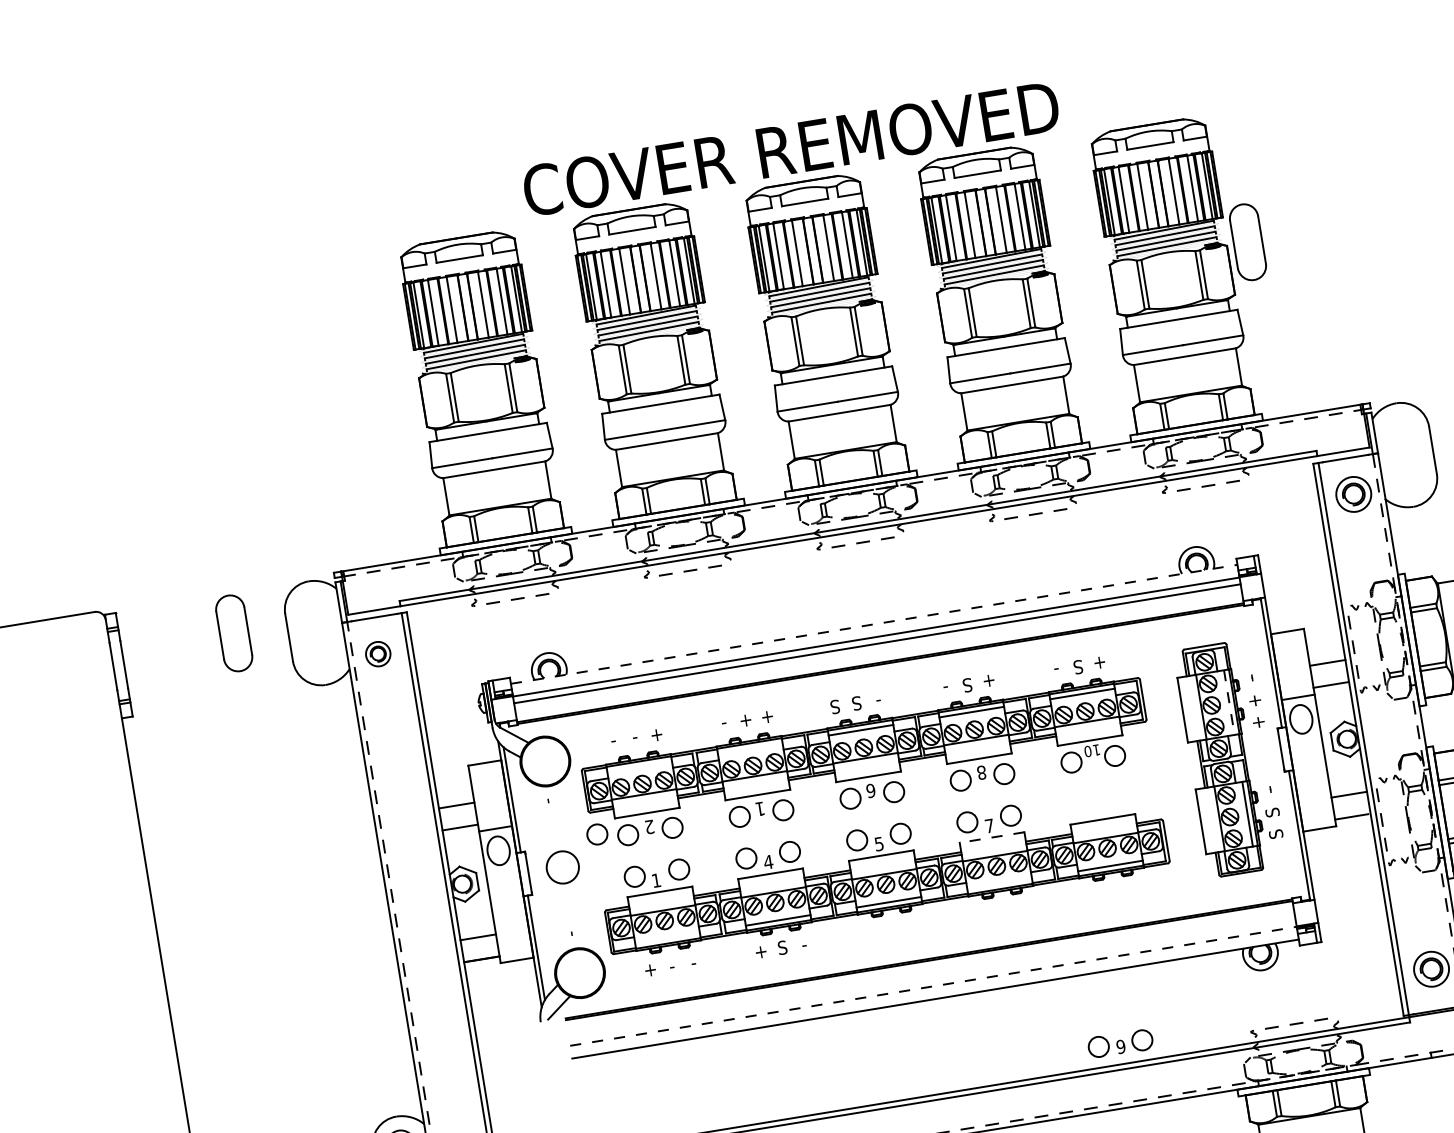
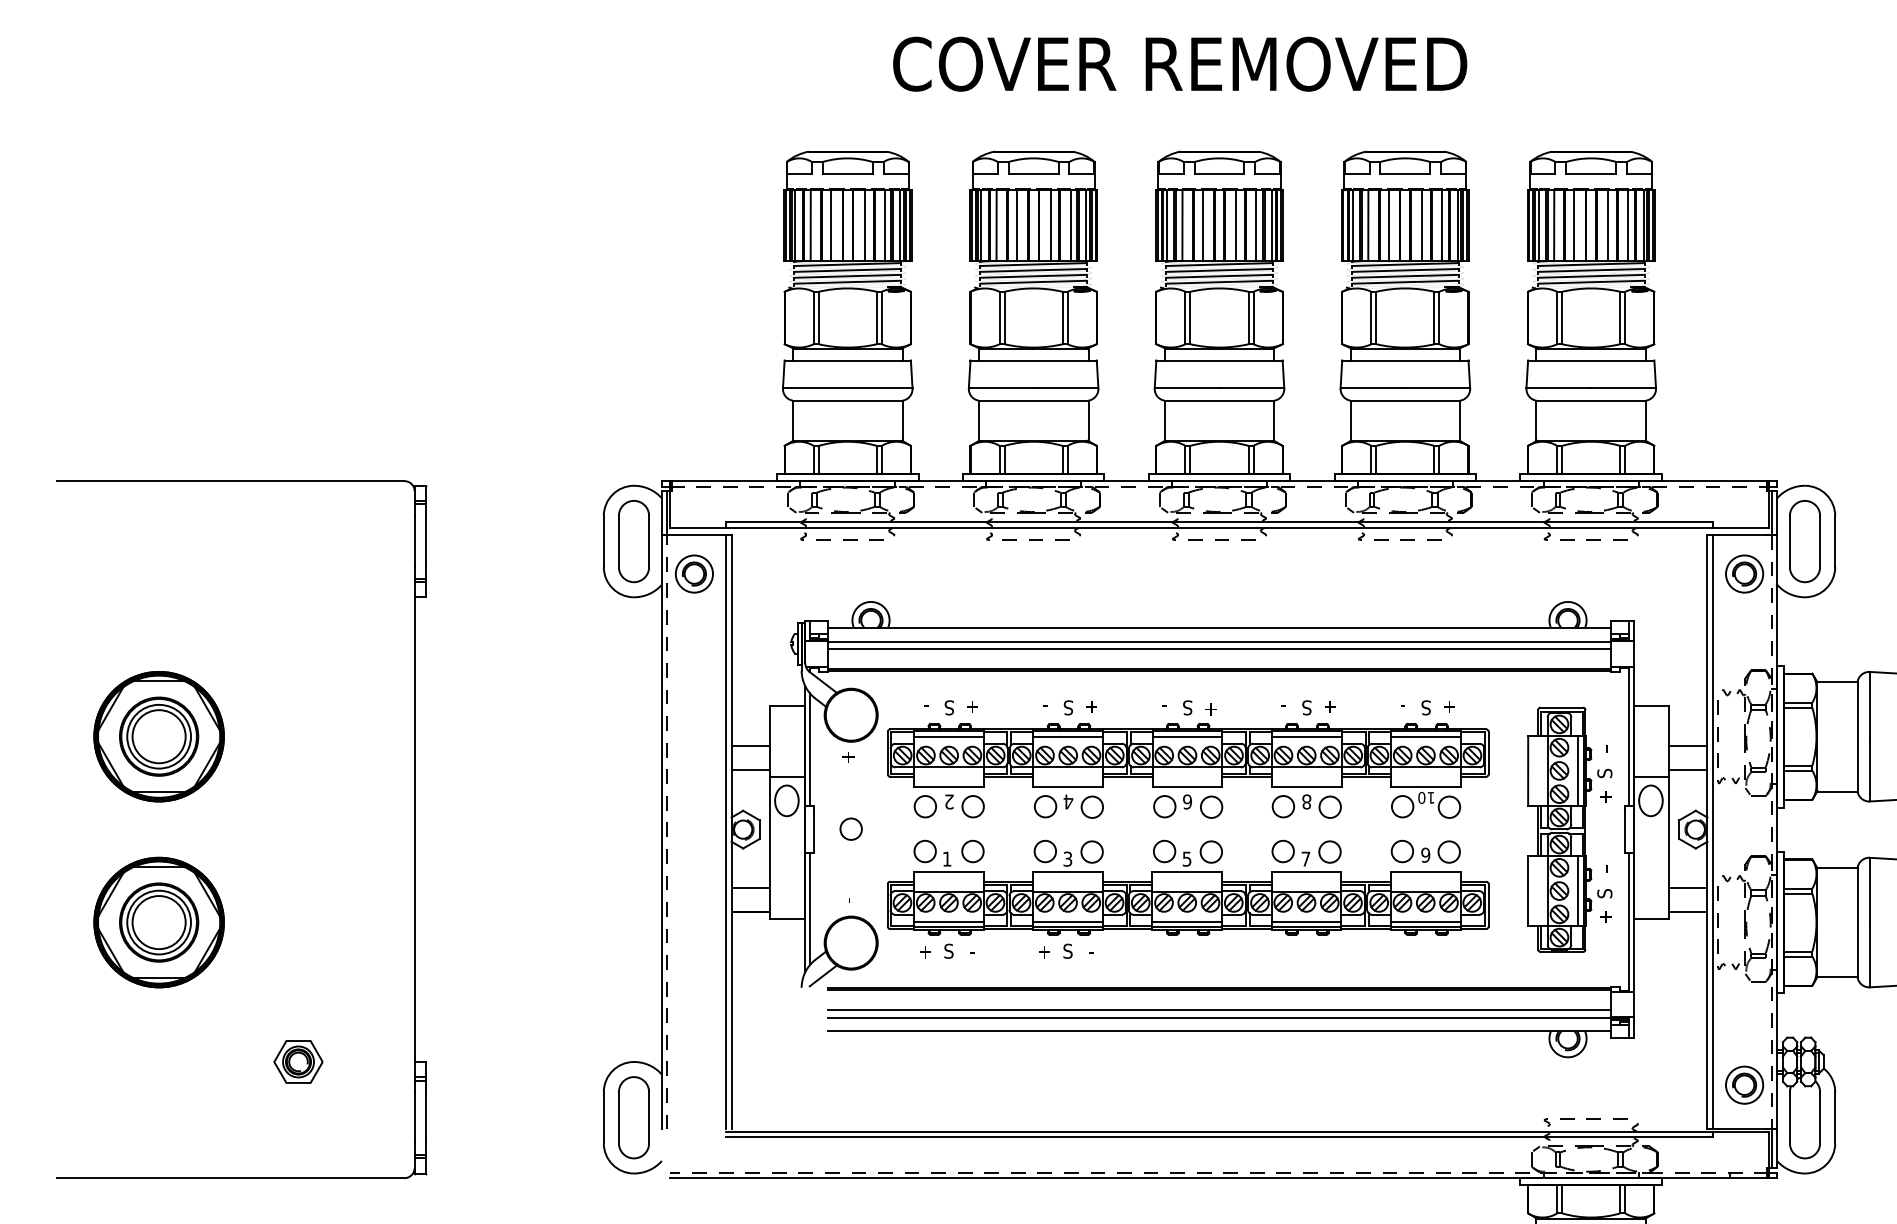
text: (791, 148) -> (1180, 63), moved
part: (1247, 242) -> (1804, 541), moved
line: (875, 623) -> (1220, 627), dashed -> solid
part: (233, 633) -> (633, 541), moved
part: (378, 653) -> (694, 573), size x1.43
text: (878, 701) -> (1210, 709), - -> +
text: (1253, 701) -> (1604, 773), + -> S
line: (1229, 702) -> (1578, 770), dashed -> solid
text: (834, 706) -> (1163, 707), S -> -
text: (746, 721) -> (1068, 707), + -> S
text: (634, 739) -> (948, 707), - -> S
line: (750, 748) -> (1068, 736), added
line: (639, 766) -> (949, 736), added
text: (549, 801) -> (848, 757), - -> +
text: (760, 808) -> (1068, 801), 1 -> 4
text: (1275, 833) -> (1604, 916), S -> +
circle: (596, 834) -> (892, 800), removed
line: (992, 837) -> (1306, 871), dashed -> solid
text: (768, 861) -> (1067, 858), 4 -> 3
circle: (561, 866) -> (850, 828), size x0.62
line: (999, 883) -> (1306, 921), added
line: (667, 938) -> (948, 921), added
text: (671, 965) -> (948, 950), - -> S
line: (932, 979) -> (1219, 1010), added
line: (934, 986) -> (1220, 1017), dashed -> solid
part: (1120, 1043) -> (1425, 851), moved

